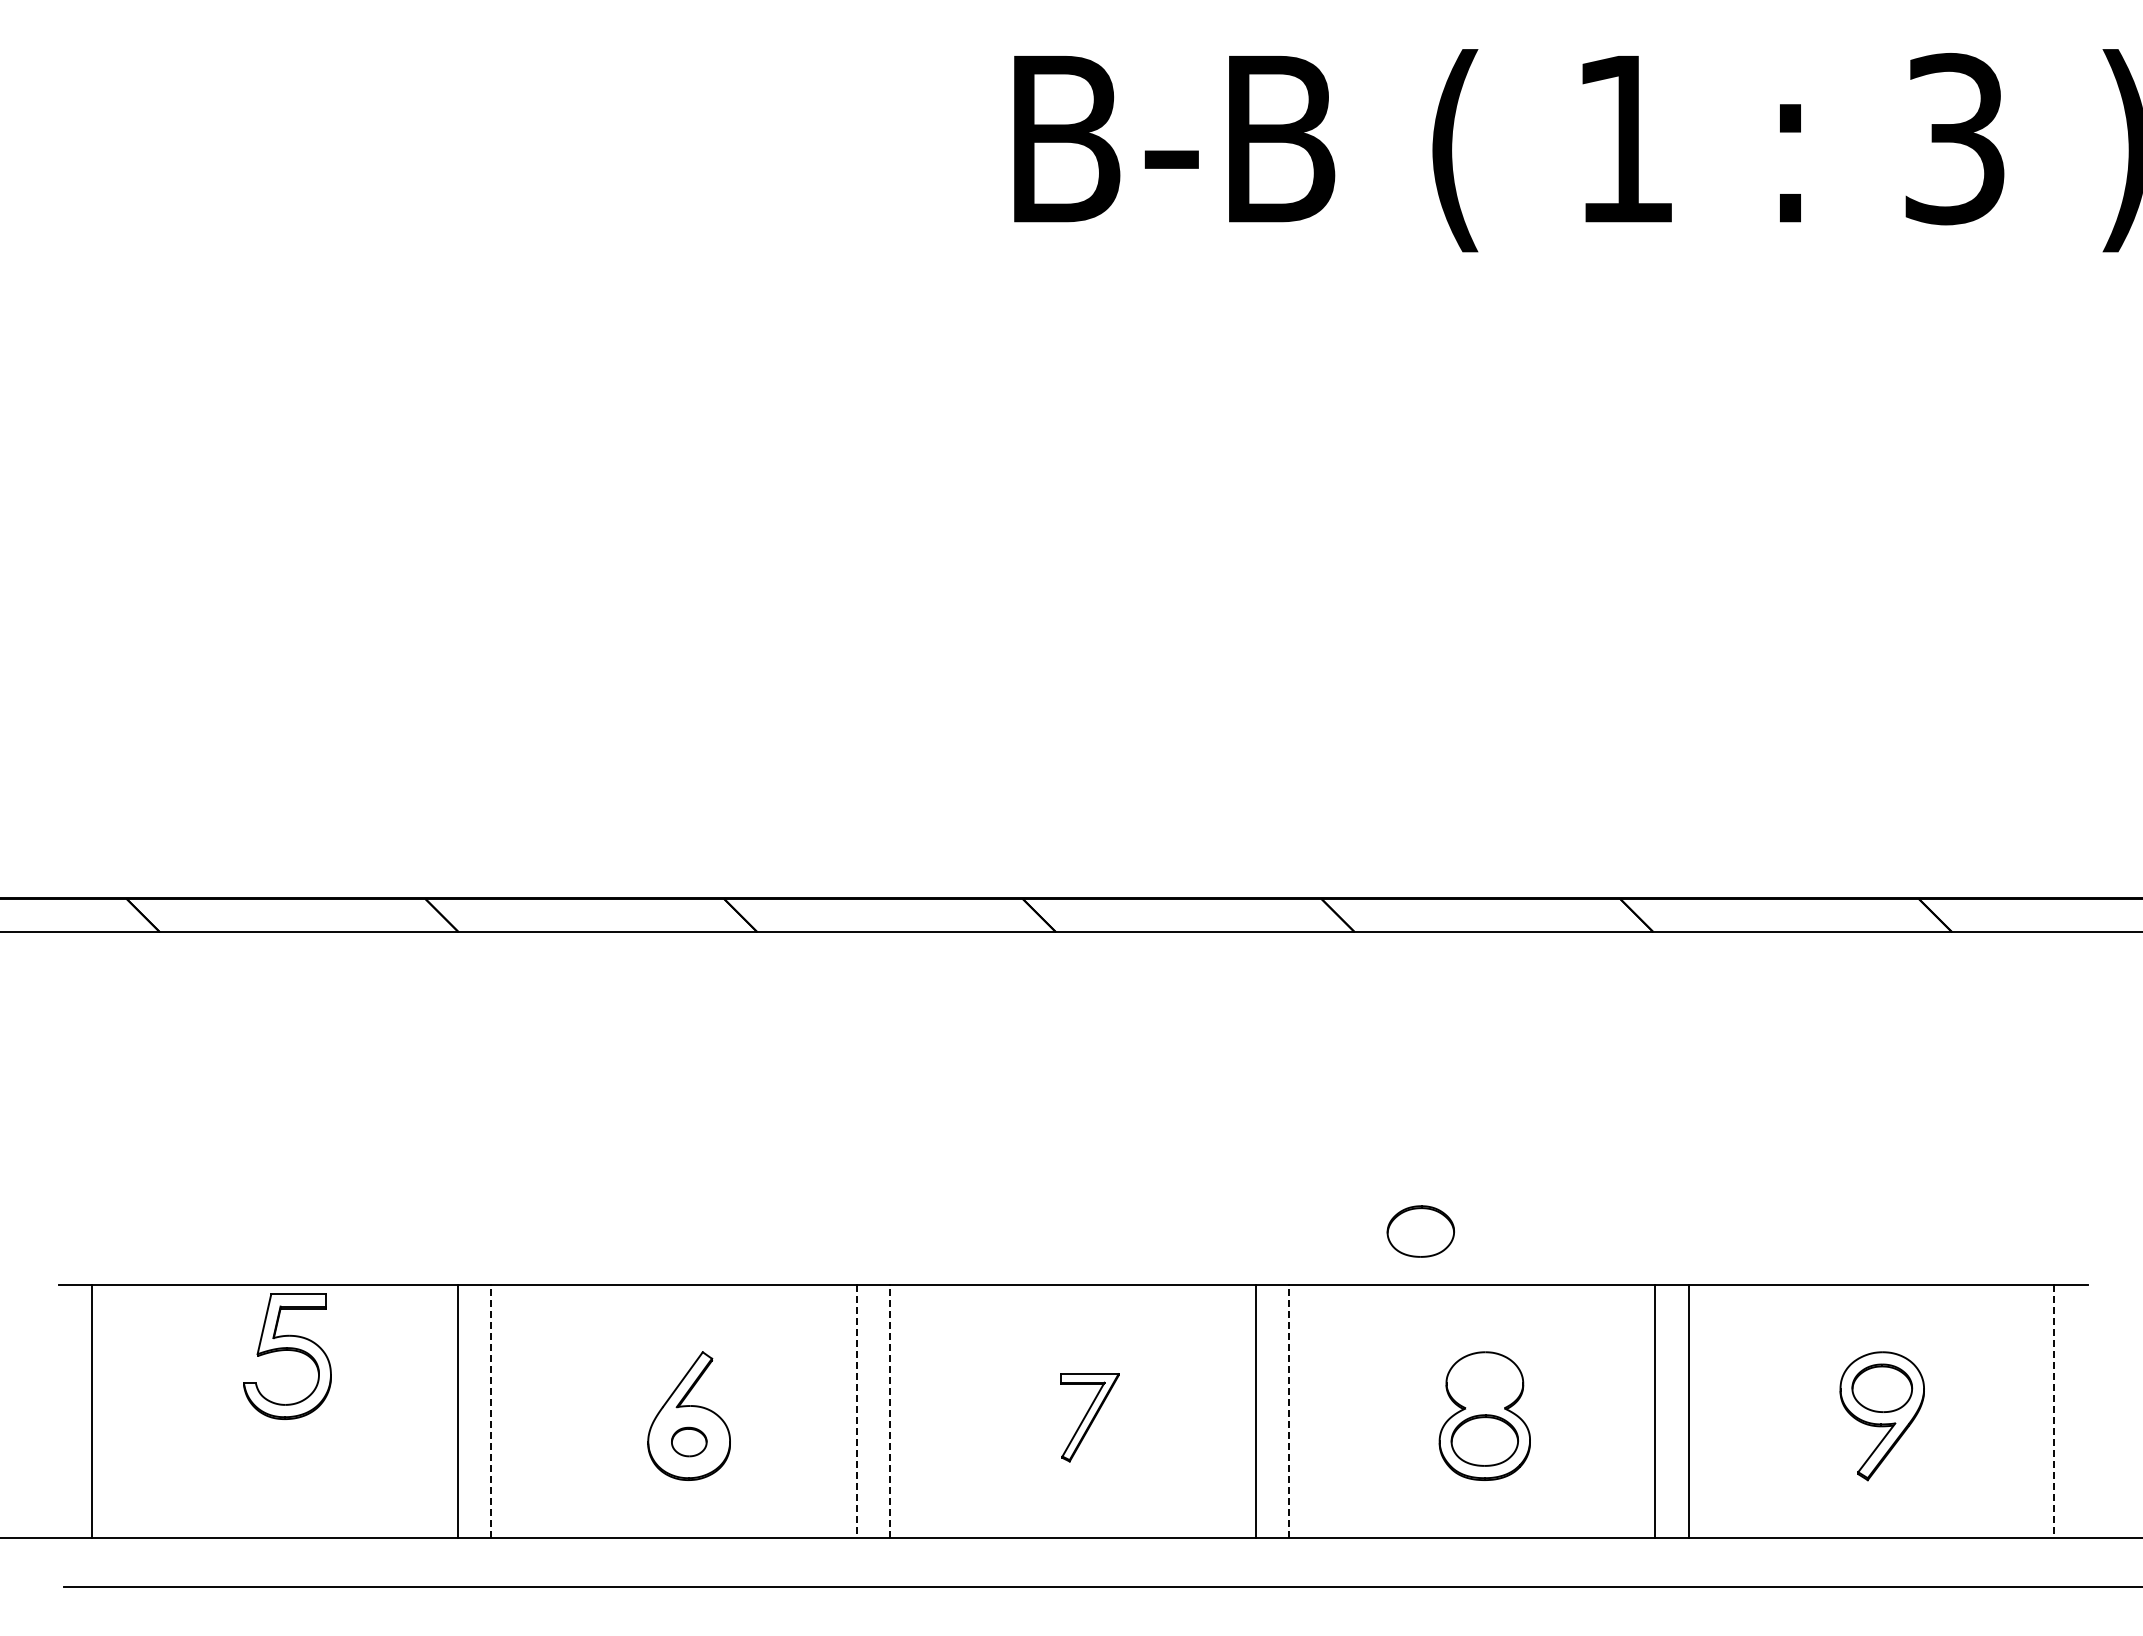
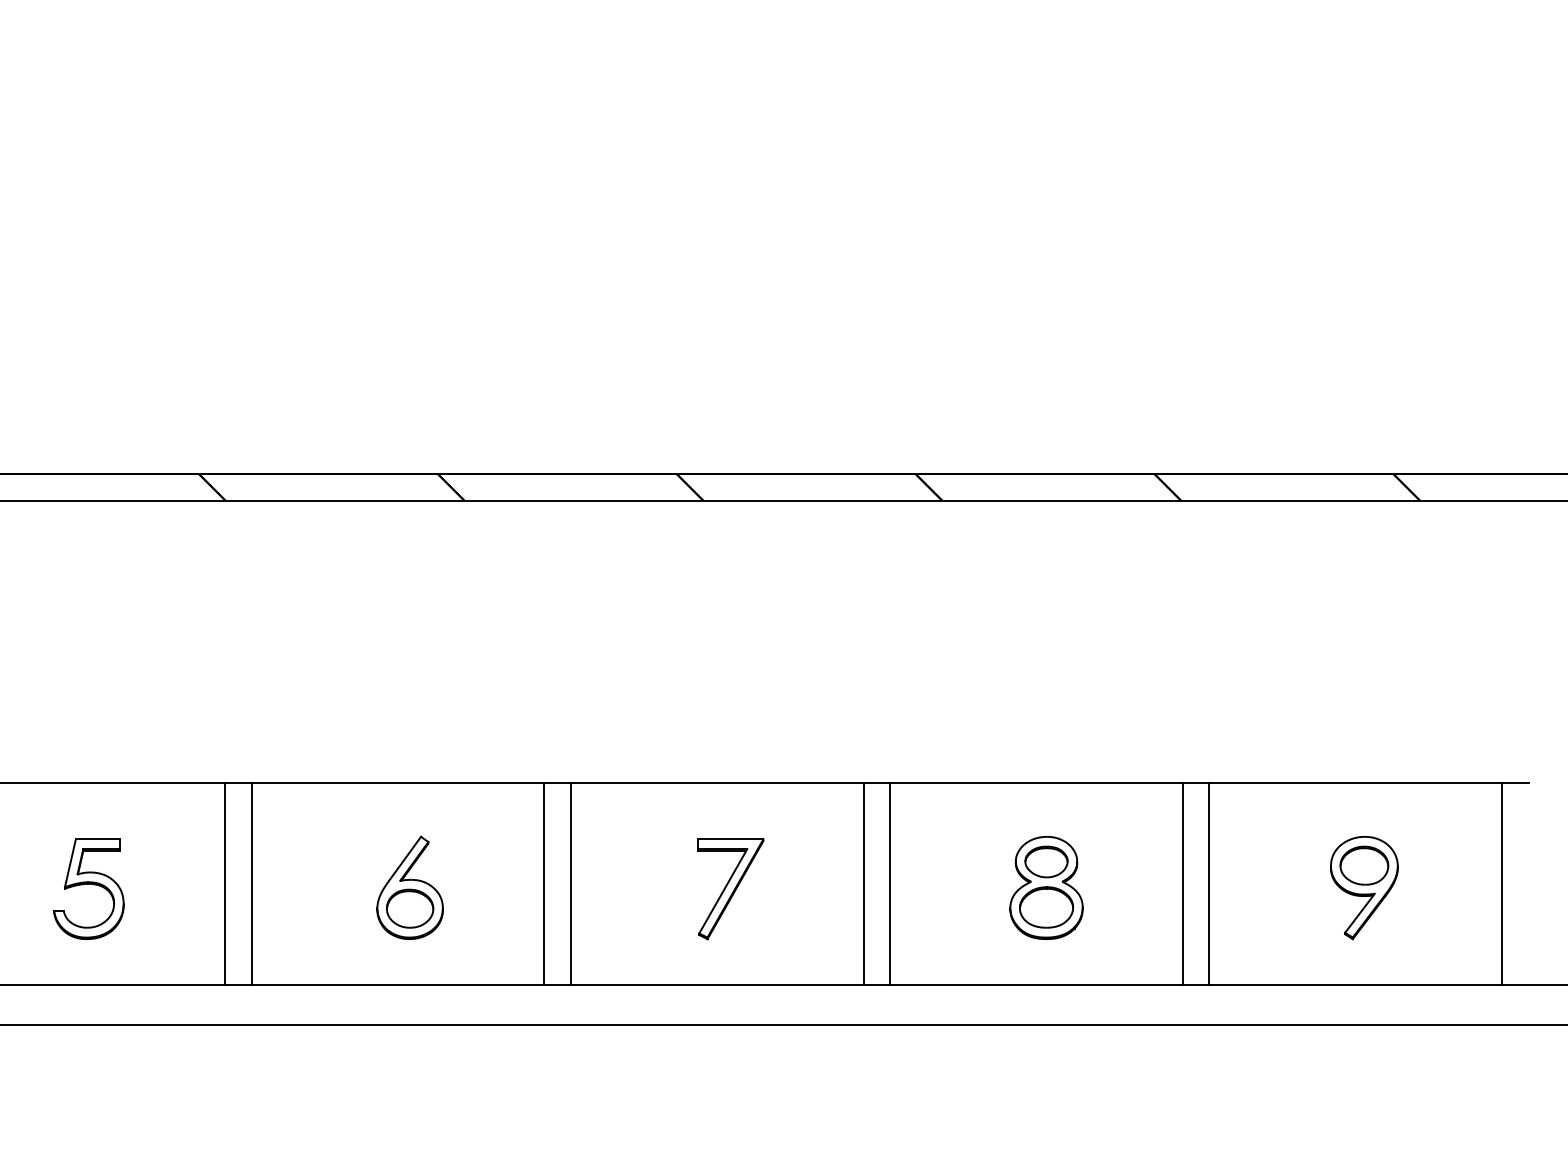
part: (1420, 1231) -> (995, 740), removed
part: (287, 1356) -> (88, 889), moved
part: (1484, 1383) -> (1046, 861), added
line: (491, 1411) -> (252, 884), dashed -> solid
line: (890, 1411) -> (571, 884), dashed -> solid
line: (1289, 1411) -> (890, 884), dashed -> solid
line: (857, 1412) -> (544, 885), dashed -> solid
line: (2054, 1412) -> (1502, 885), dashed -> solid
part: (1089, 1417) -> (730, 889), size x1.43
part: (689, 1441) -> (410, 908), size x1.67

